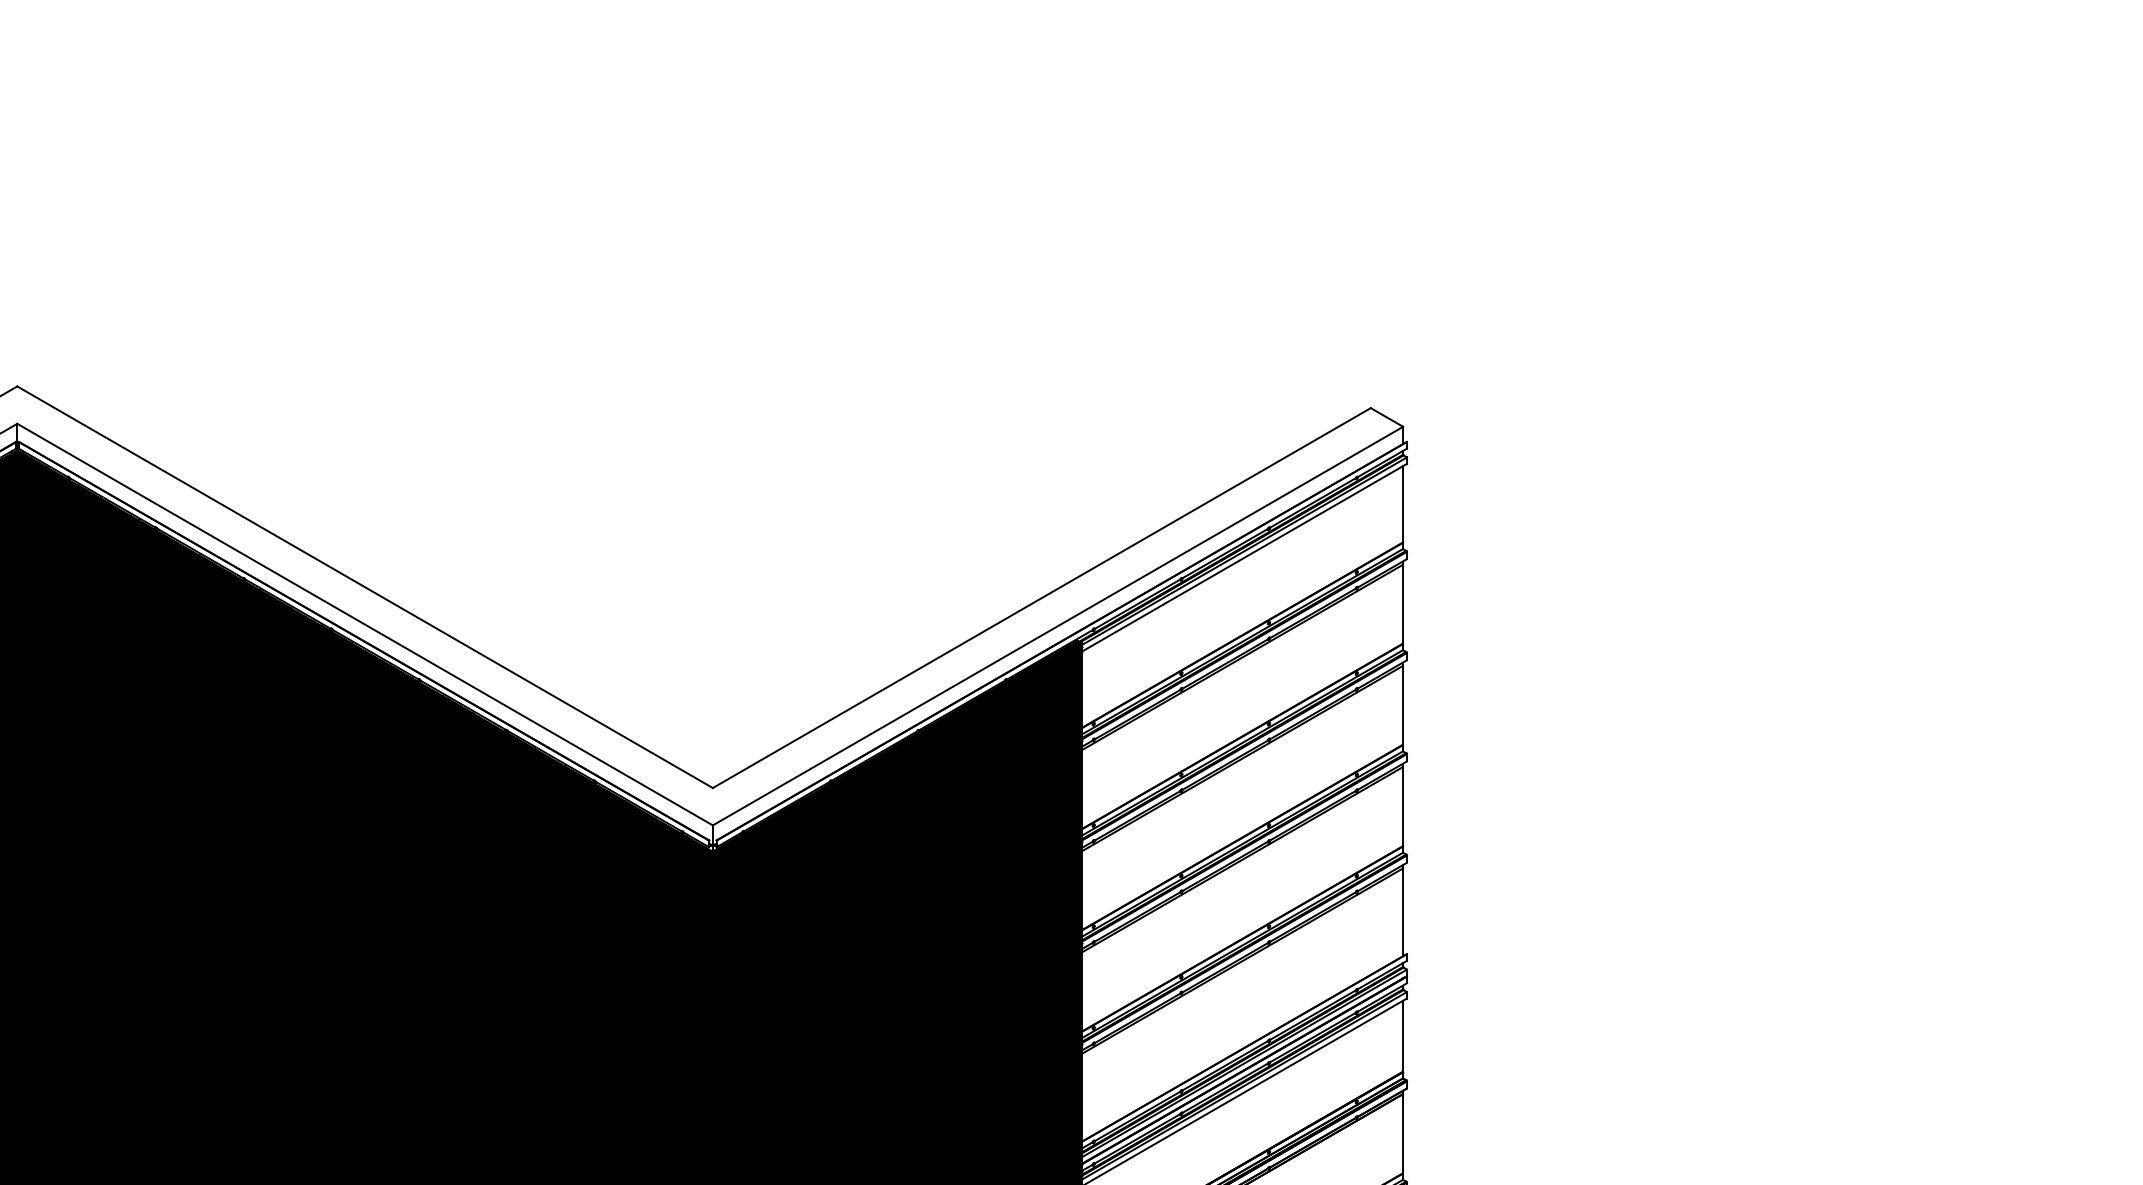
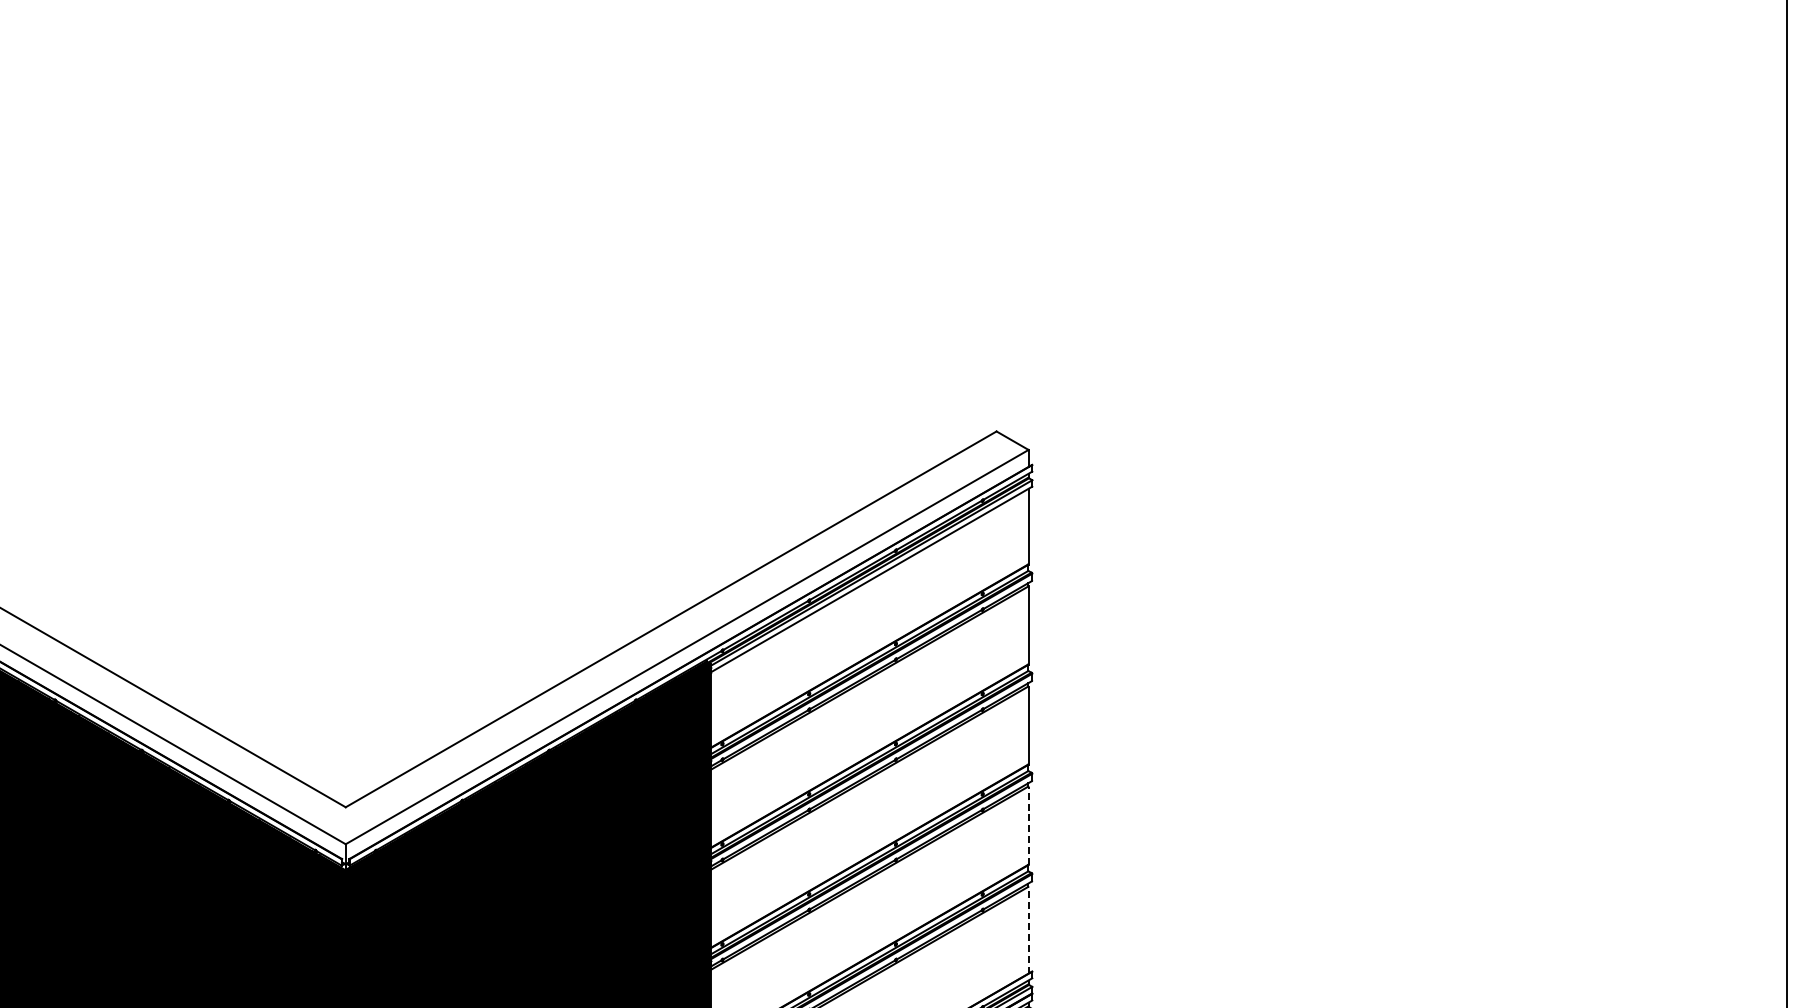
line: (1403, 806) -> (1028, 825), solid -> dashed
line: (1403, 911) -> (1028, 929), solid -> dashed

